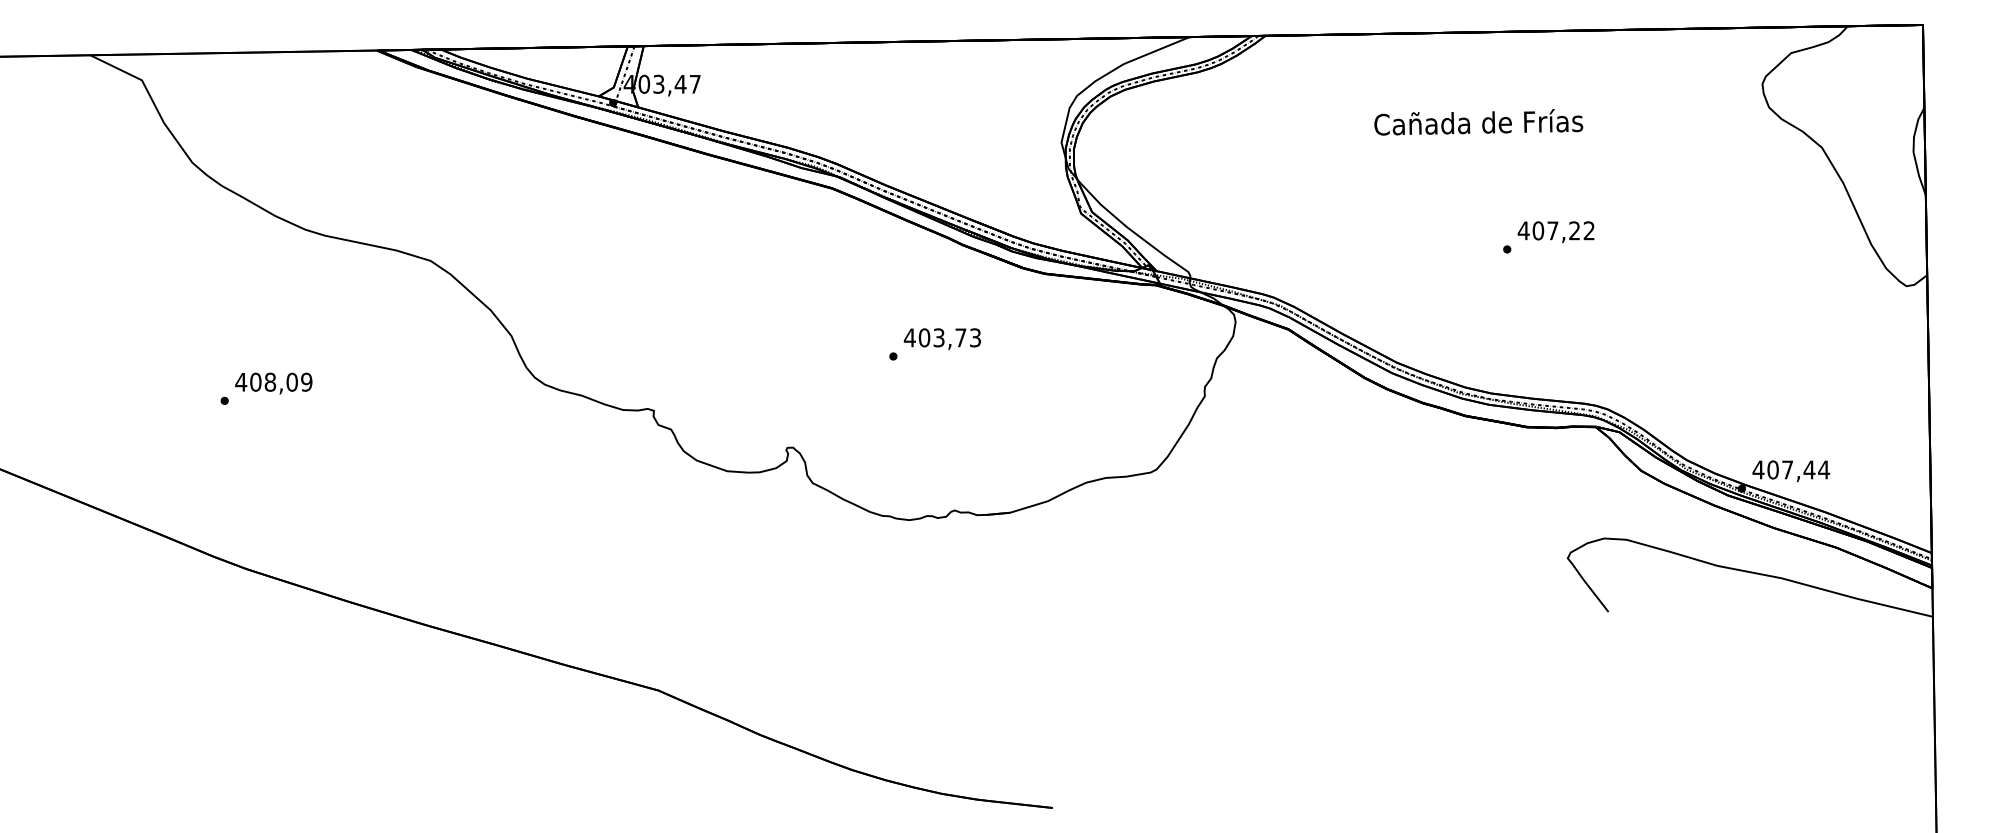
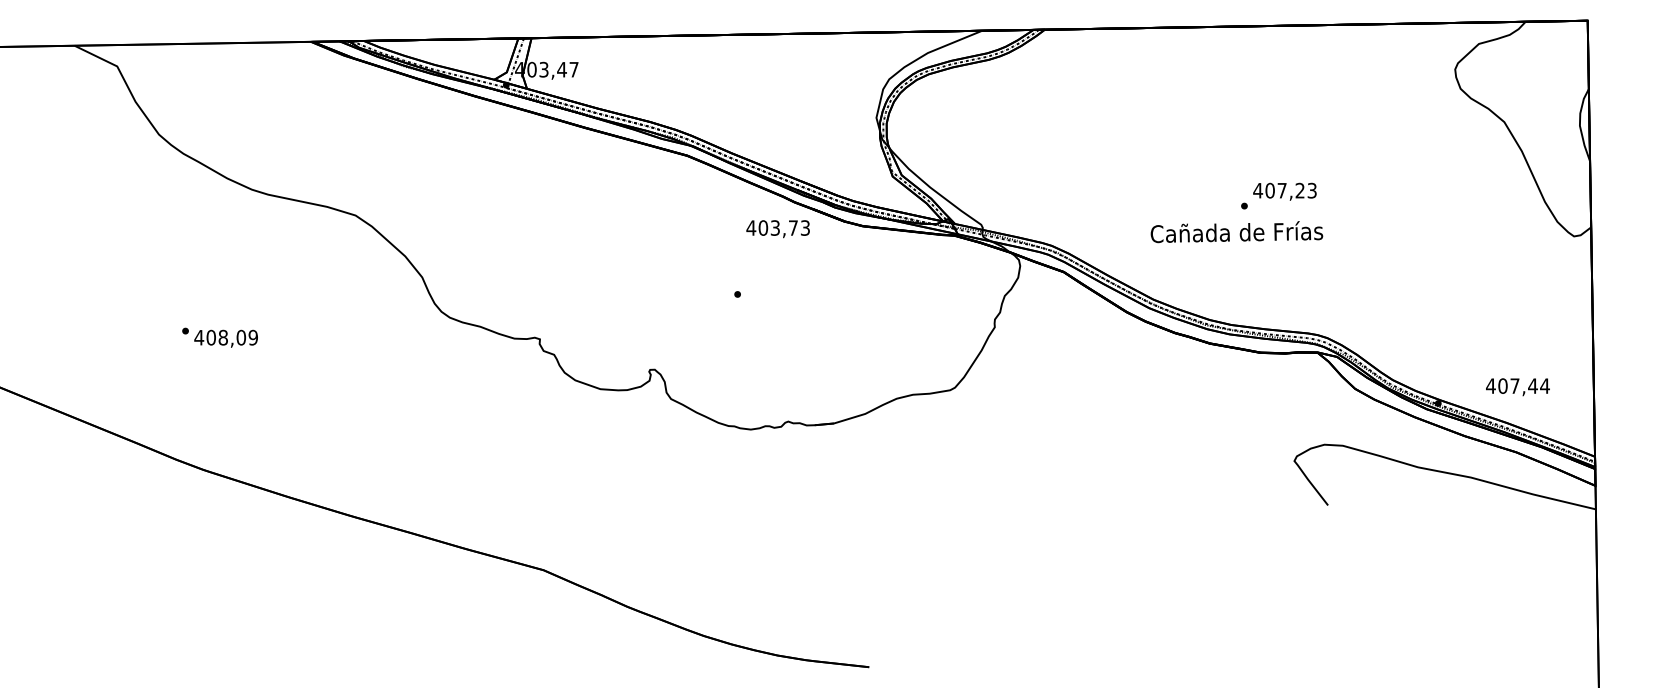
text: (1478, 122) -> (1236, 232), moved
text: (1588, 230) -> (1311, 190), 407,22 -> 407,23
text: (941, 339) -> (777, 229), moved
text: (273, 383) -> (225, 338), moved
text: (1790, 471) -> (1517, 387), moved

